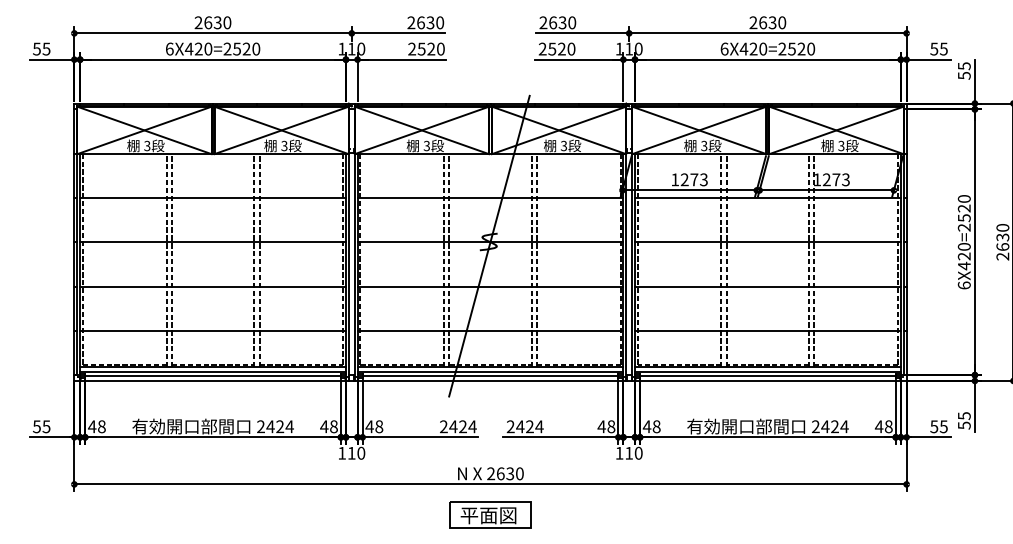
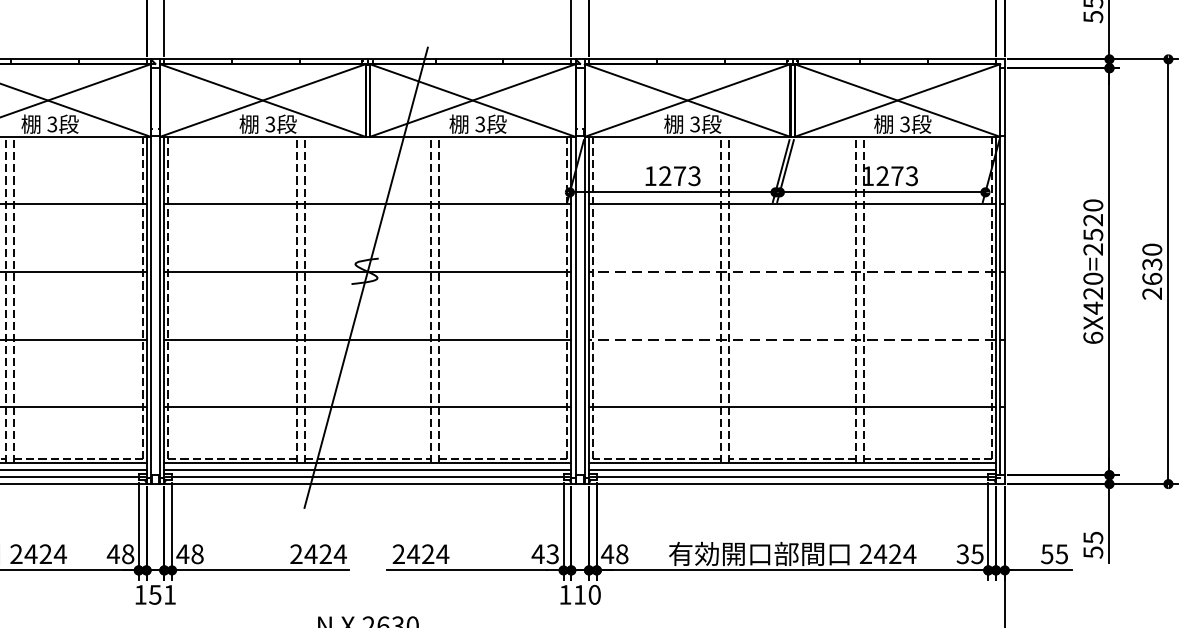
line: (767, 242) -> (791, 272), solid -> dashed
line: (767, 286) -> (791, 339), solid -> dashed
text: (611, 426) -> (553, 553), 48 -> 43
text: (883, 426) -> (969, 553), 48 -> 35
text: (356, 452) -> (162, 593), 110 -> 151

